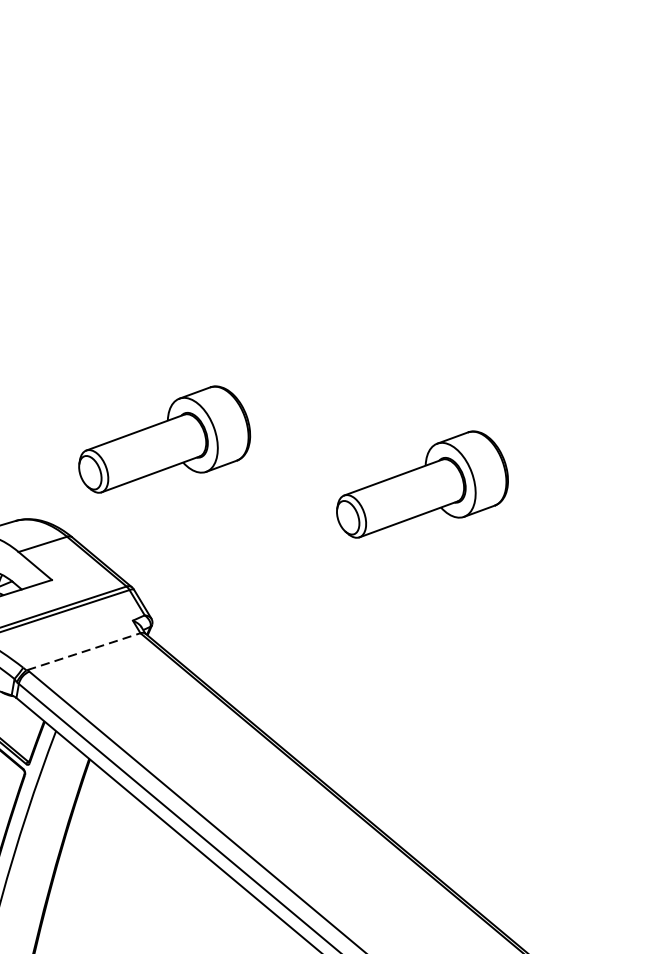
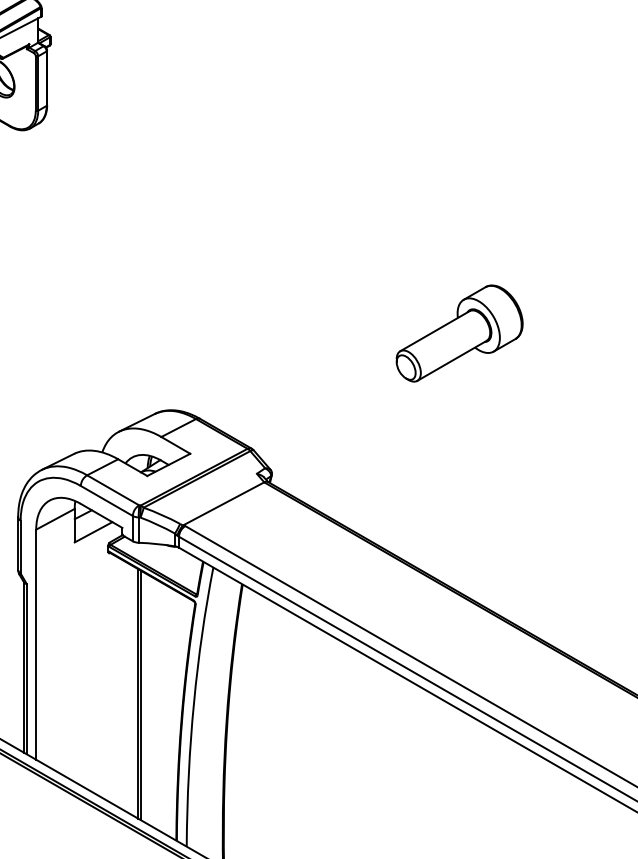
part: (166, 440) -> (258, 333), removed
line: (83, 651) -> (223, 503), dashed -> solid

